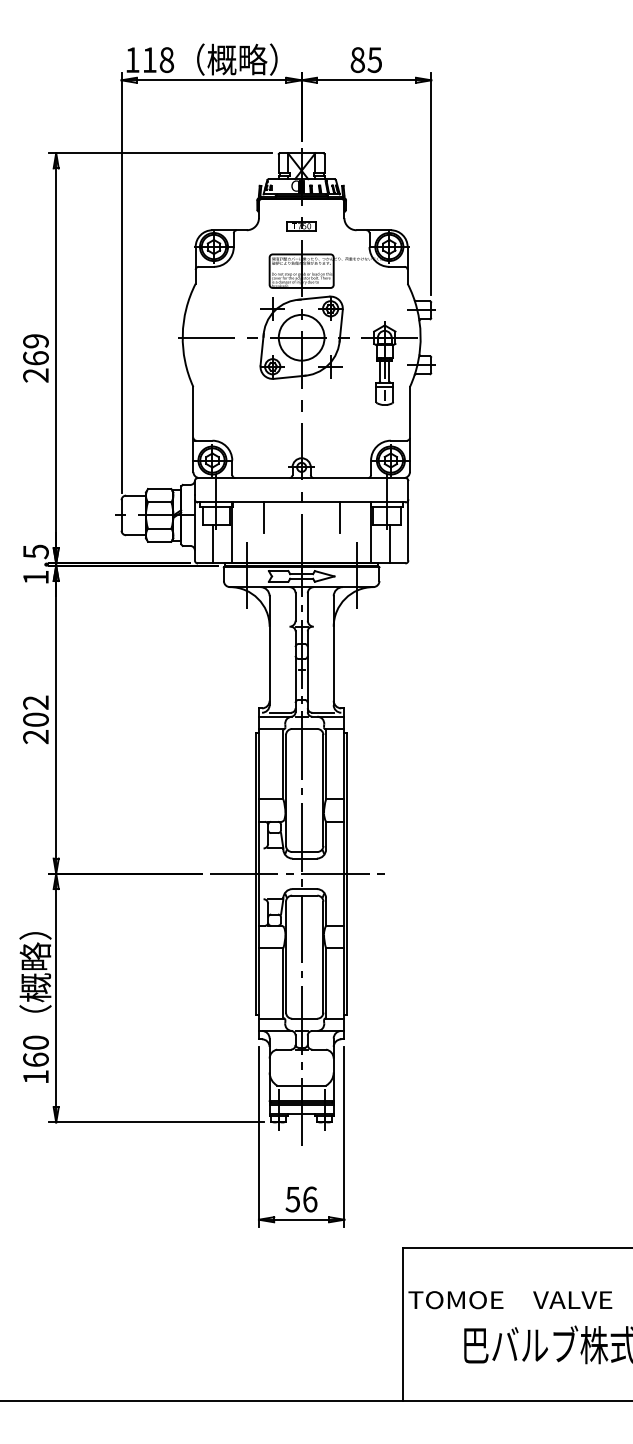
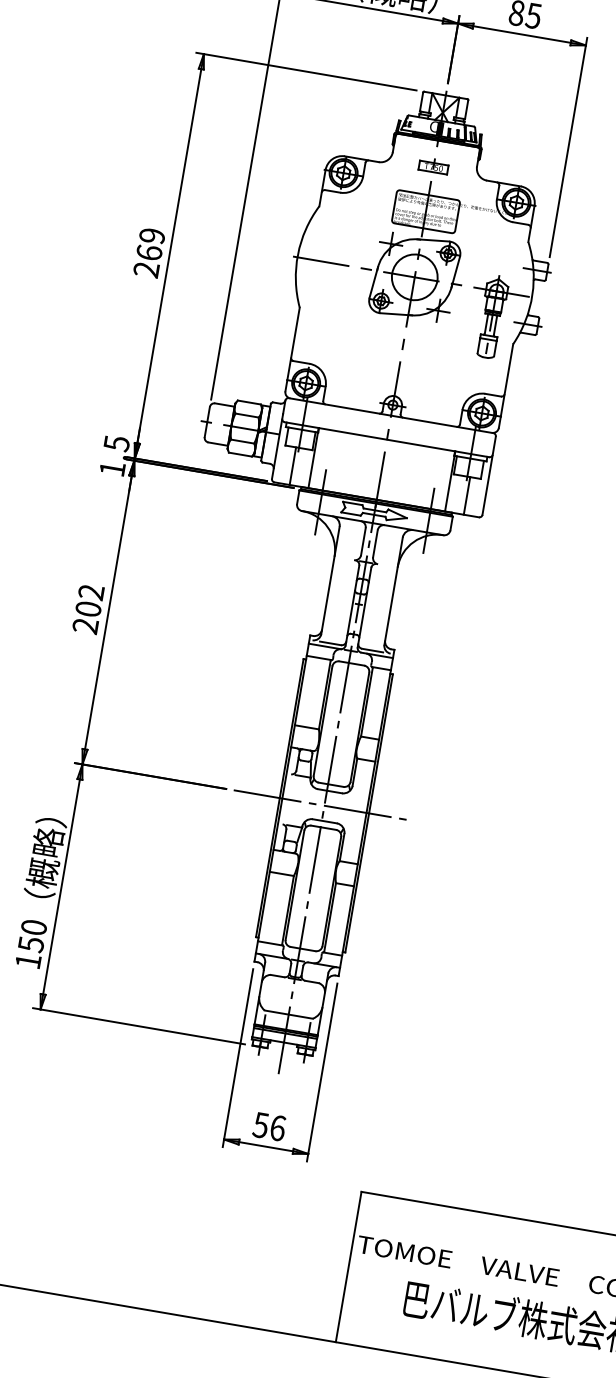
line: (263, 517) -> (346, 448), removed
line: (339, 517) -> (421, 460), removed
text: (35, 1059) -> (30, 943), 160 -> 150

